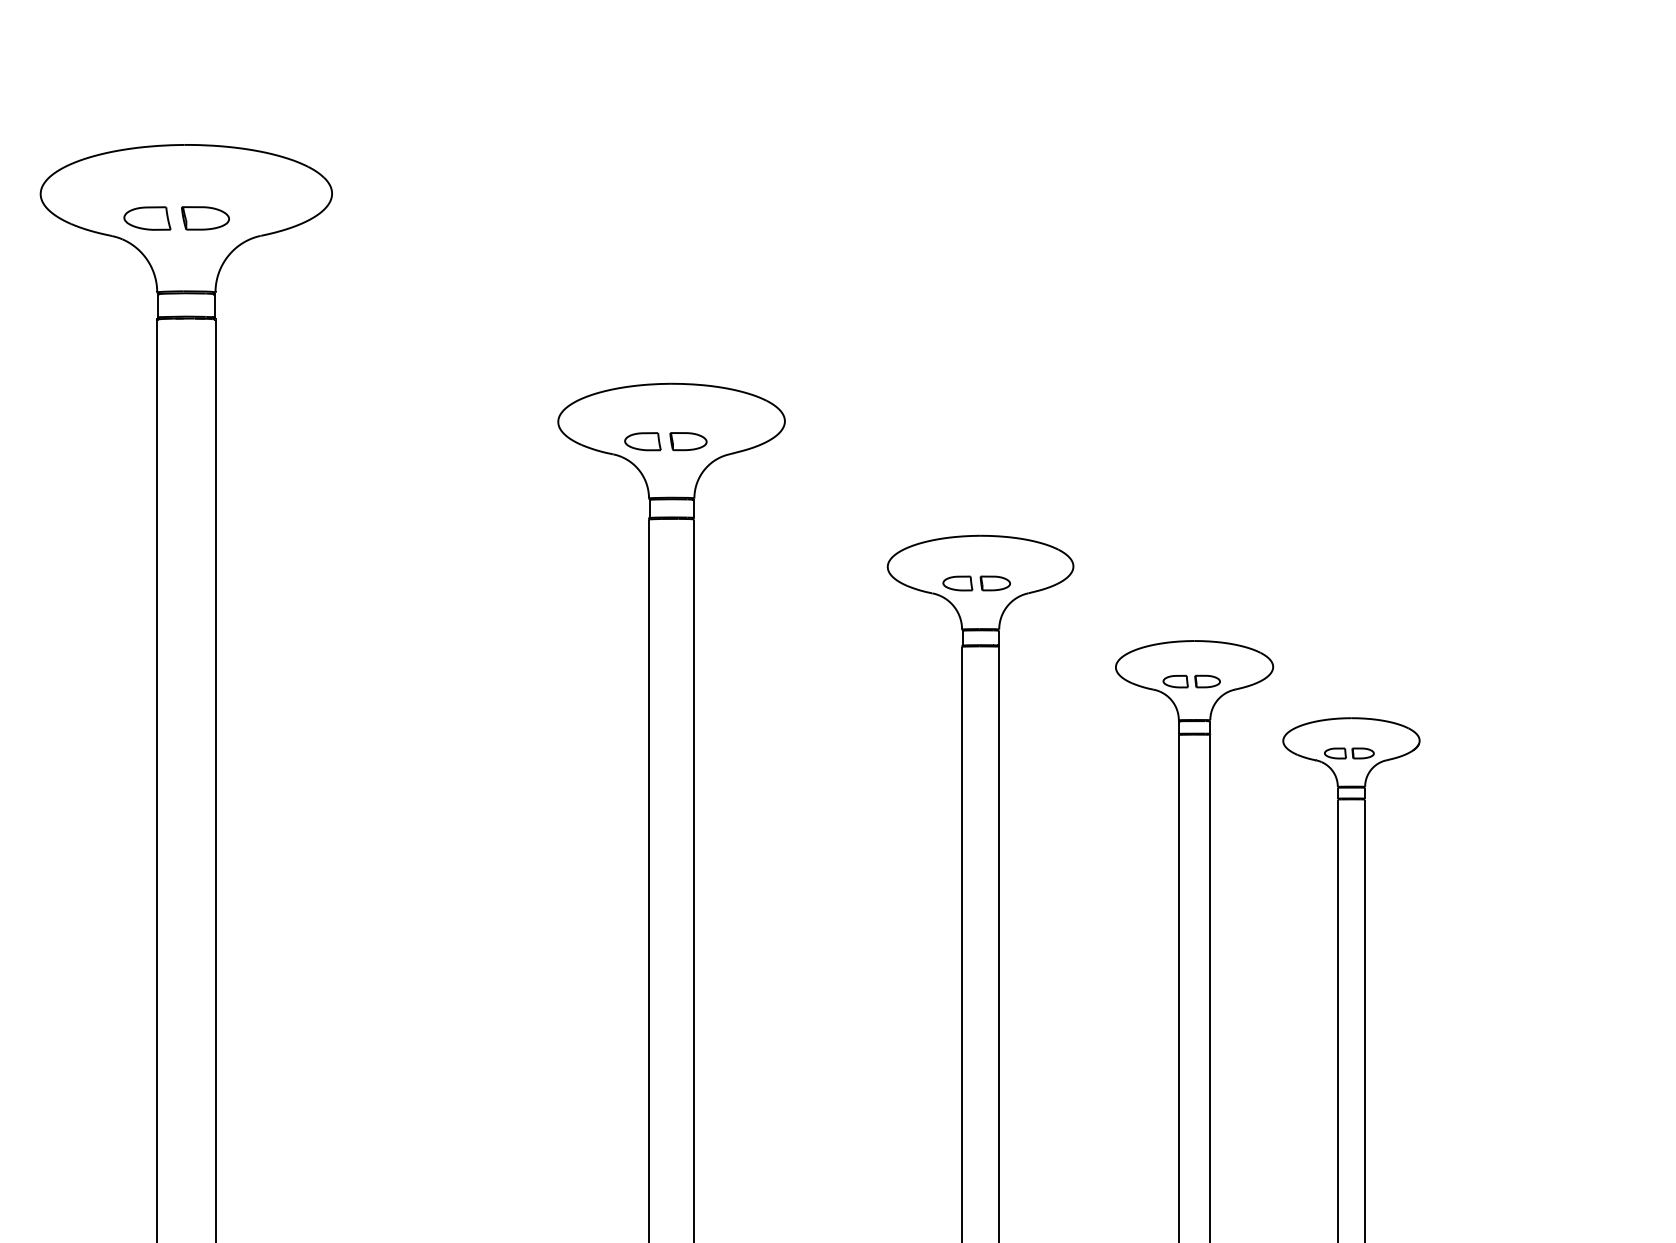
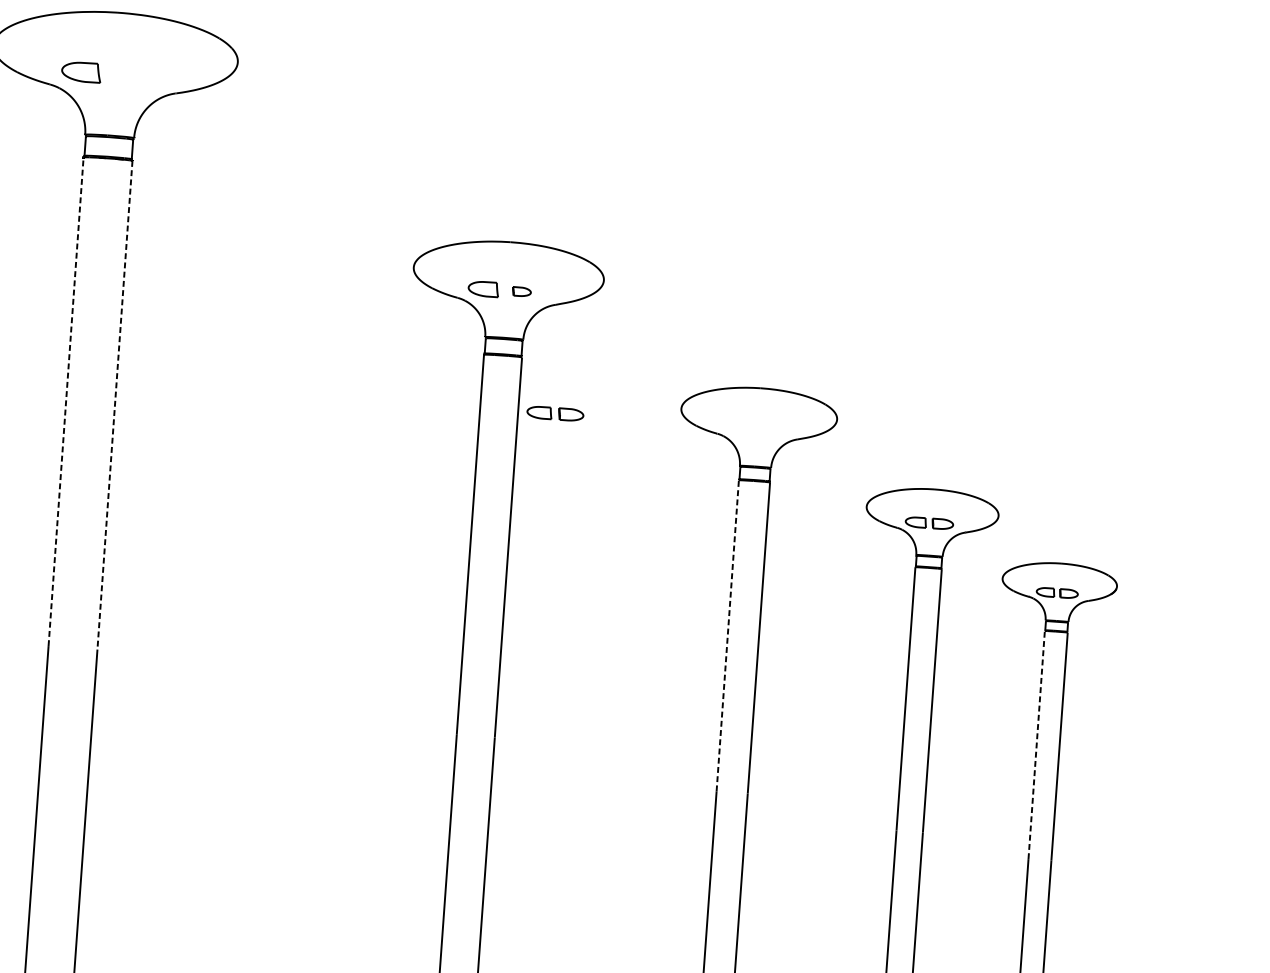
part: (205, 218) -> (130, 75), removed
part: (688, 441) -> (521, 291), size x0.6
part: (976, 583) -> (555, 413), moved
line: (157, 610) -> (66, 401), solid -> dashed
line: (215, 611) -> (114, 405), solid -> dashed
line: (962, 831) -> (728, 635), solid -> dashed
line: (1337, 935) -> (1036, 744), solid -> dashed

